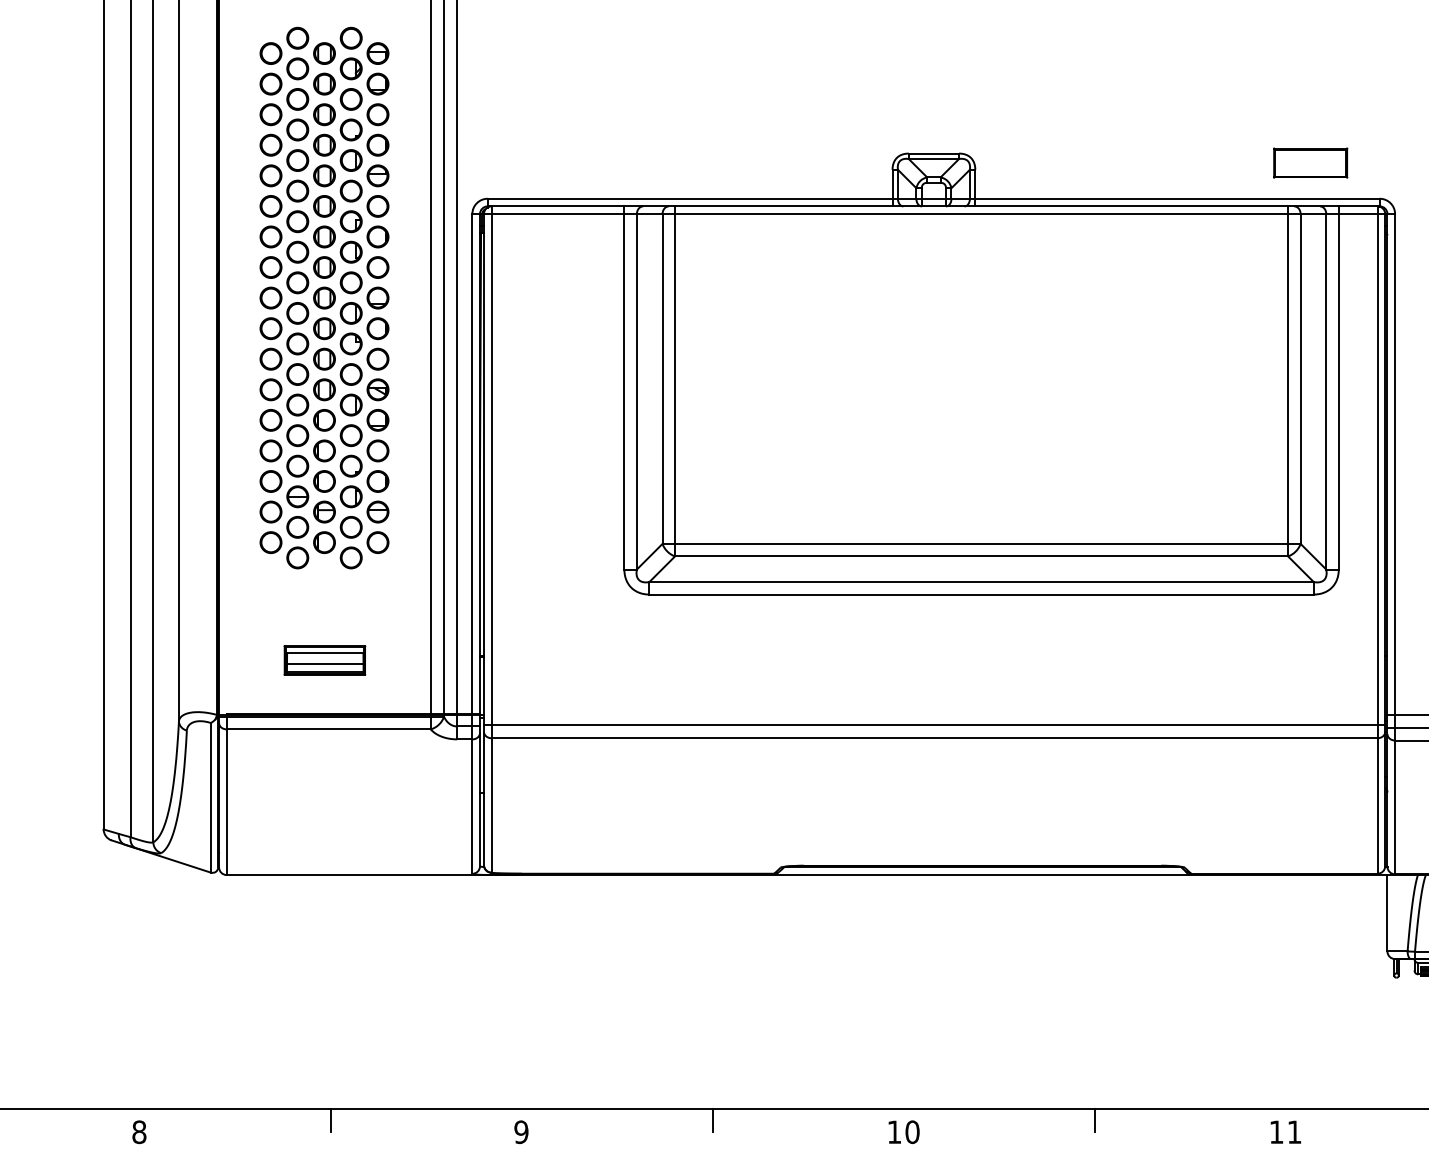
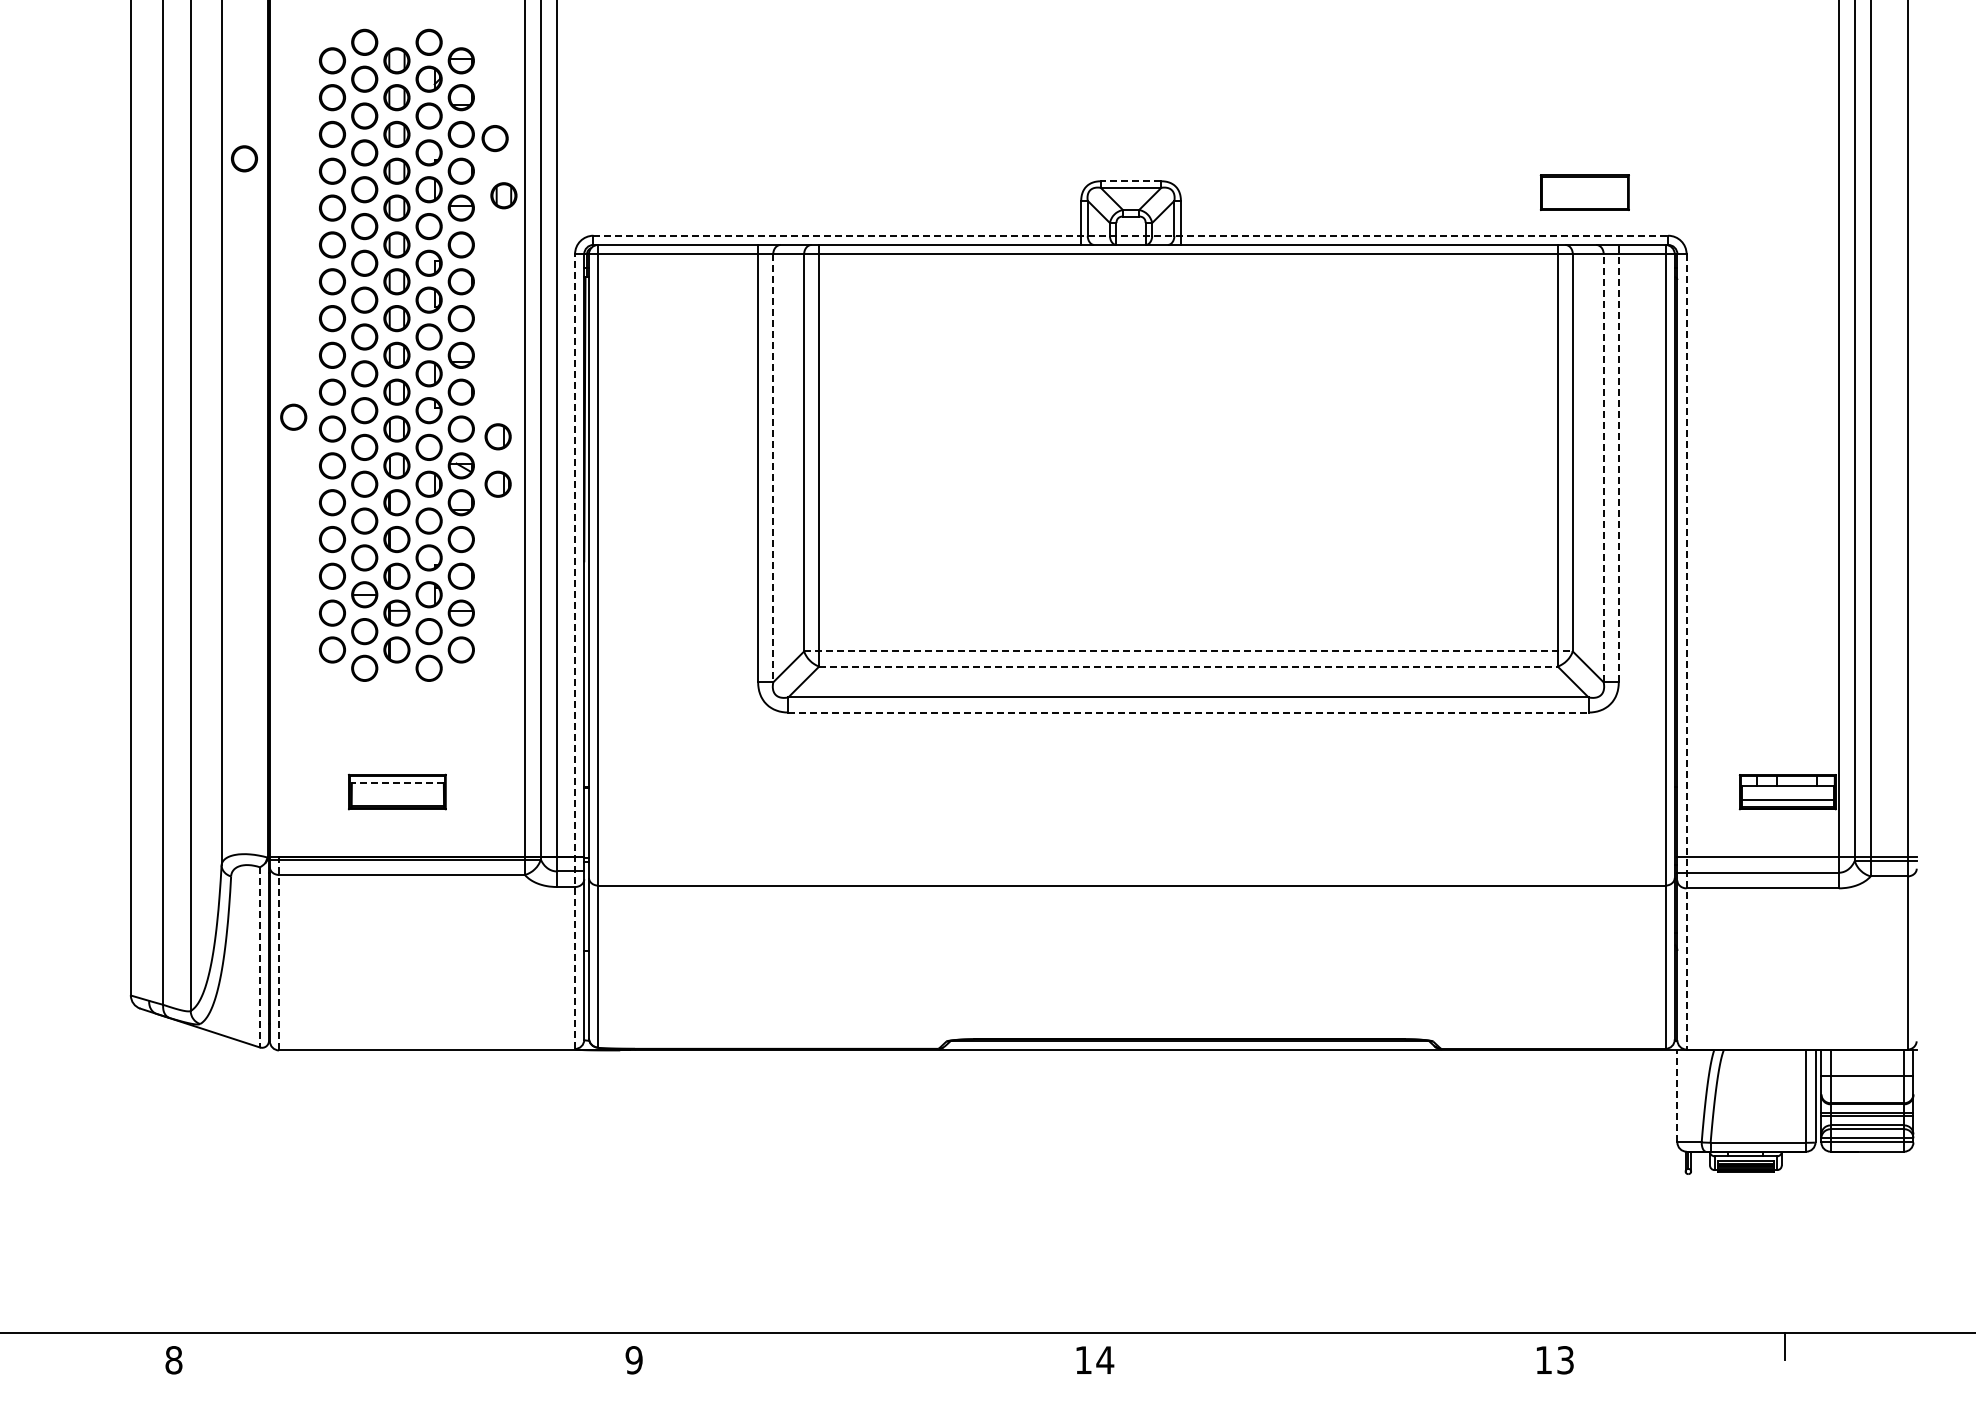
part: (405, 118) -> (494, 138), added
circle: (197, 134) -> (244, 158), added
line: (933, 153) -> (1130, 181), solid -> dashed
part: (412, 165) -> (503, 195), added
line: (934, 198) -> (1131, 235), solid -> dashed
circle: (238, 348) -> (293, 416), added
part: (408, 365) -> (497, 436), added
line: (1338, 387) -> (1618, 463), solid -> dashed
line: (637, 391) -> (773, 468), solid -> dashed
line: (1326, 391) -> (1603, 467), solid -> dashed
part: (408, 404) -> (497, 483), added
line: (472, 543) -> (575, 651), solid -> dashed
line: (981, 543) -> (1188, 651), solid -> dashed
line: (1394, 543) -> (1686, 651), solid -> dashed
line: (981, 556) -> (1188, 666), solid -> dashed
line: (981, 594) -> (1188, 712), solid -> dashed
line: (324, 653) -> (397, 783), solid -> dashed
line: (324, 664) -> (397, 796), removed
line: (934, 725) -> (1131, 870), removed
line: (227, 794) -> (279, 953), solid -> dashed
line: (210, 797) -> (259, 957), solid -> dashed
line: (1387, 912) -> (1677, 1095), solid -> dashed
line: (330, 1120) -> (404, 1346), removed
line: (712, 1120) -> (864, 1346), removed
line: (1094, 1120) -> (1324, 1346), removed
text: (912, 1132) -> (1105, 1360), 10 -> 14
text: (1294, 1132) -> (1565, 1360), 11 -> 13

